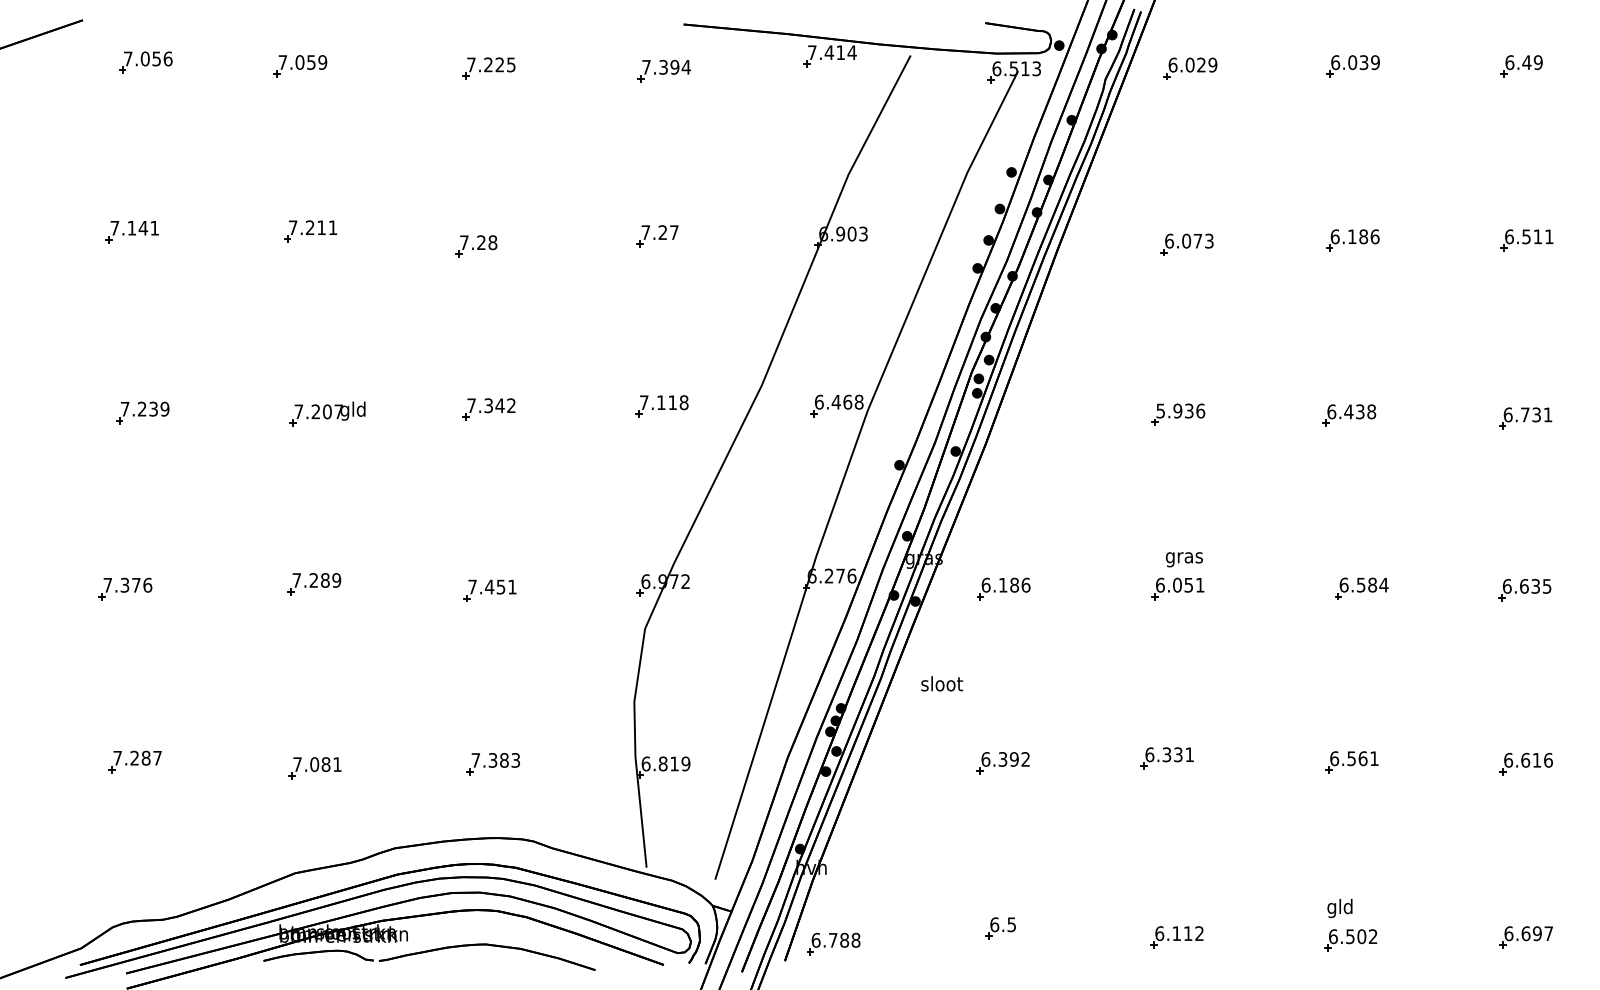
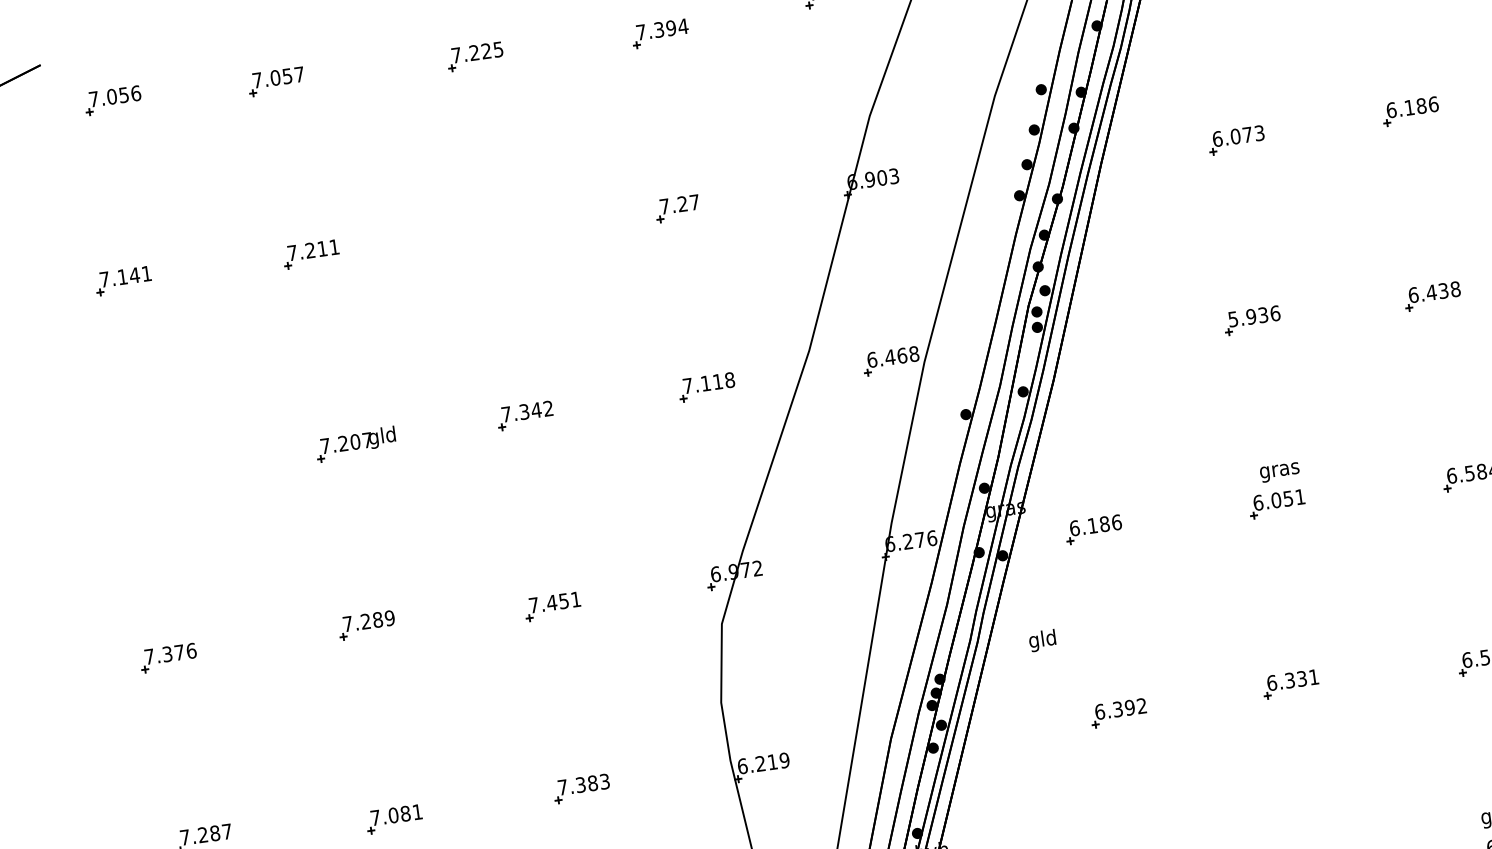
text: (322, 62) -> (299, 74), 7.059 -> 7.057
part: (476, 246) -> (488, 245), removed
part: (142, 412) -> (160, 469), removed
text: (942, 685) -> (1043, 640), sloot -> gld
text: (662, 763) -> (759, 763), 6.819 -> 6.219

